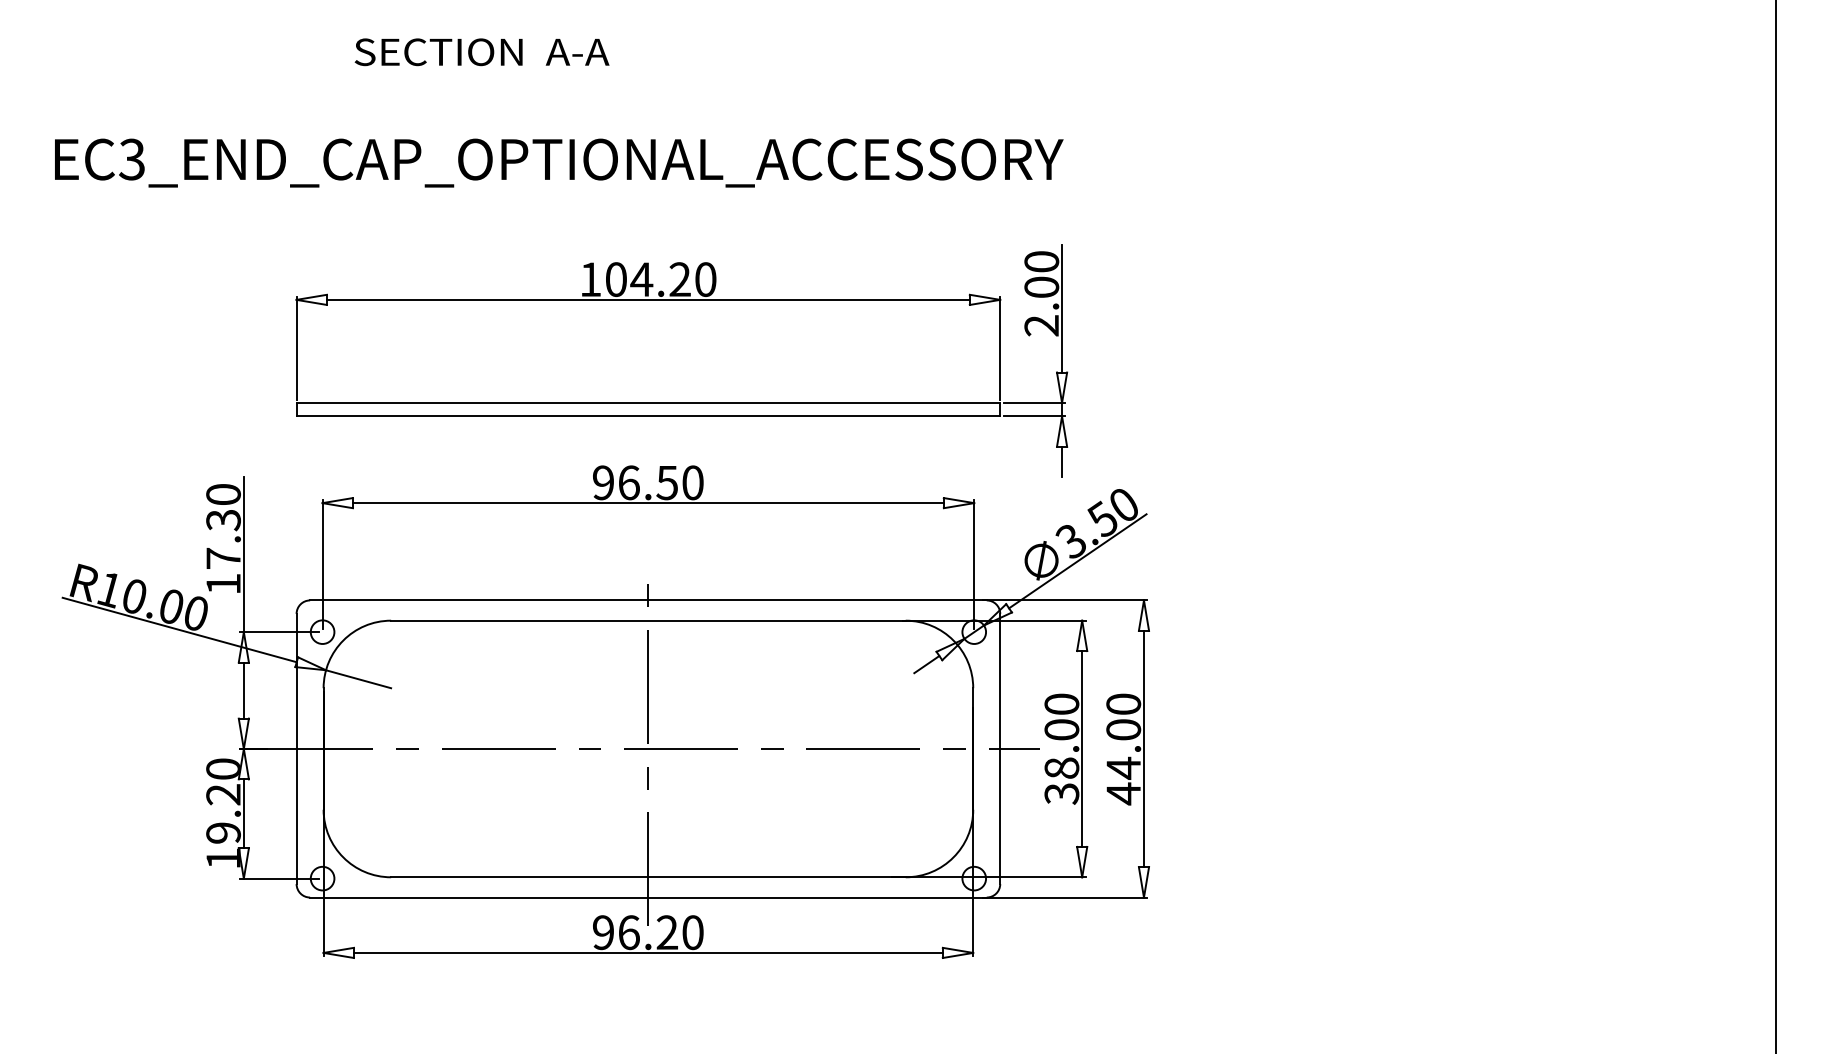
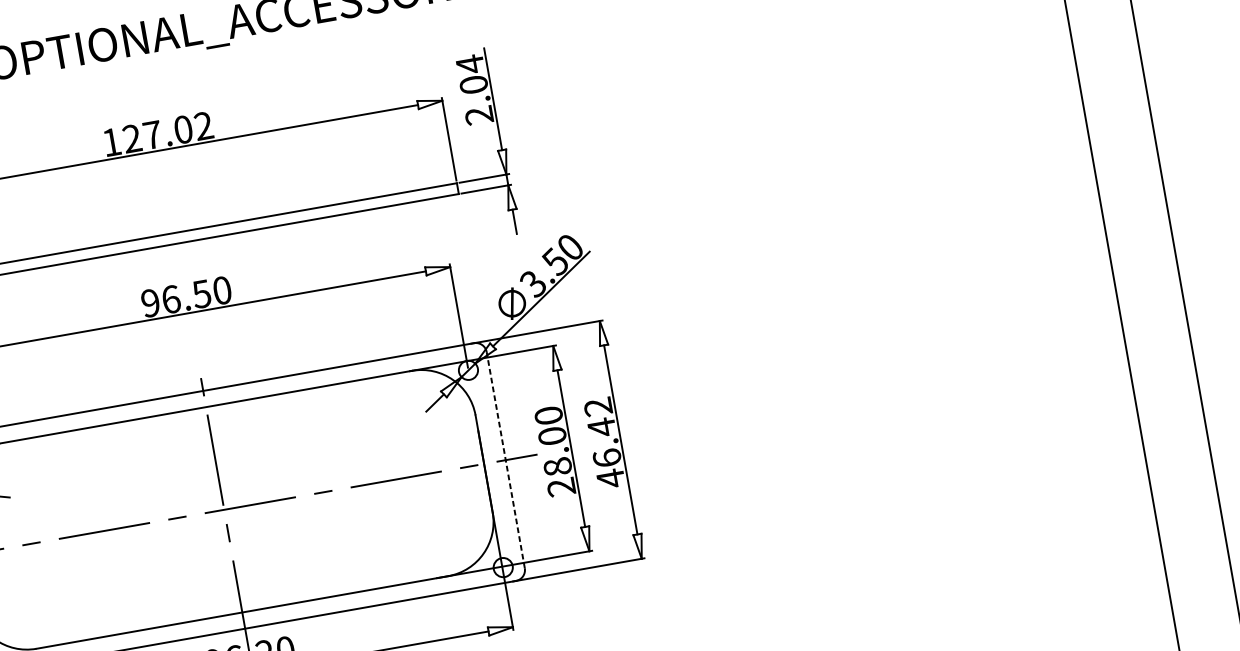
text: (1041, 261) -> (469, 64), 2.00 -> 2.04
text: (660, 279) -> (167, 132), 104.20 -> 127.02
text: (1123, 736) -> (602, 432), 44.00 -> 46.42
line: (1000, 748) -> (505, 459), solid -> dashed
text: (1061, 793) -> (561, 487), 38.00 -> 28.00

